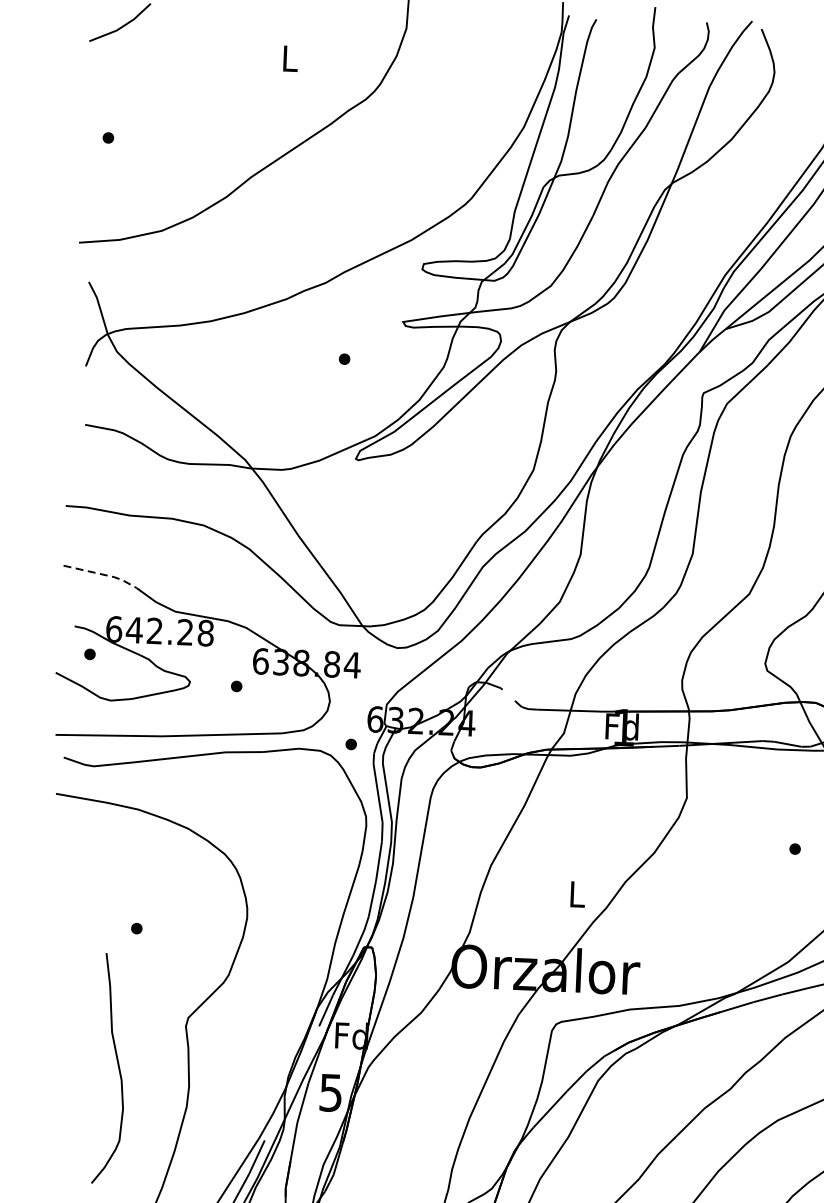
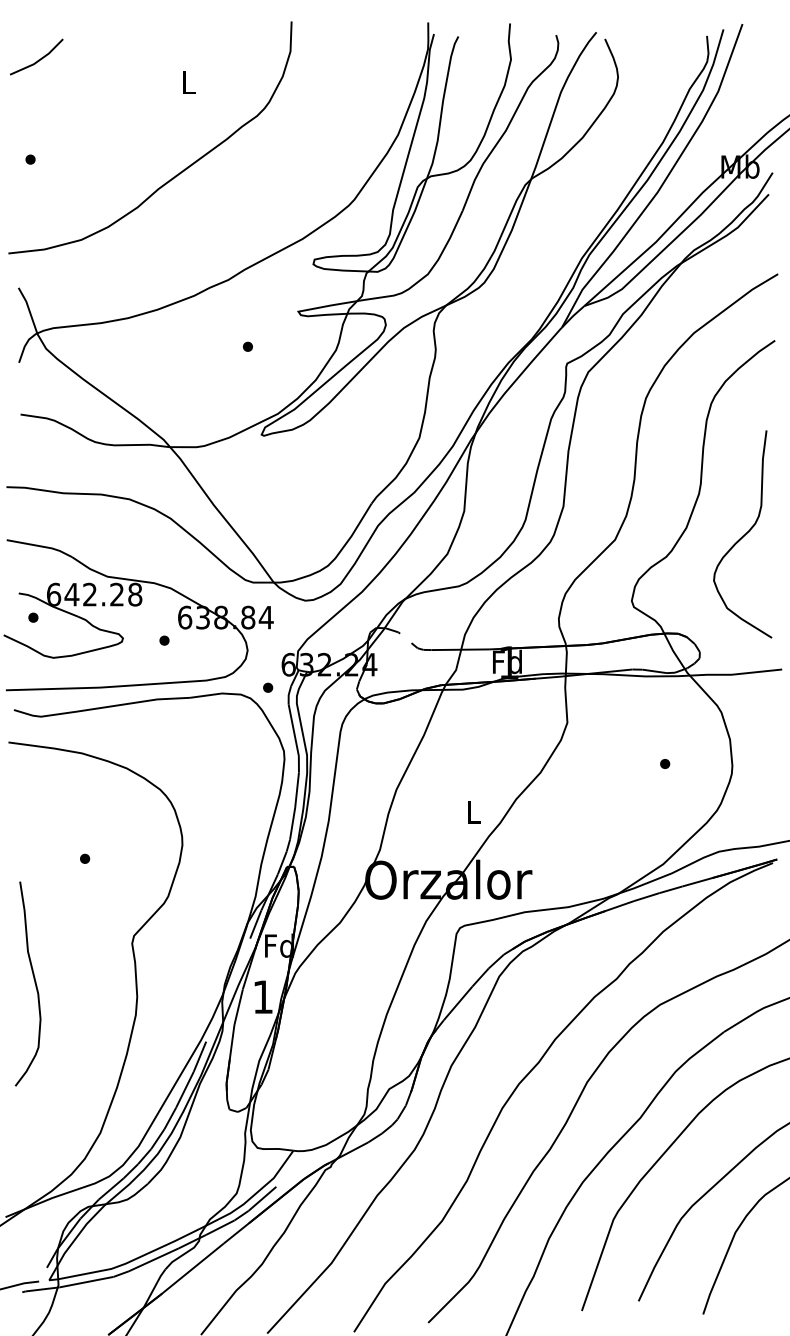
line: (103, 574) -> (42, 546), dashed -> solid
curve: (117, 1068) -> (34, 983), moved
text: (330, 1093) -> (262, 997), 5 -> 1

